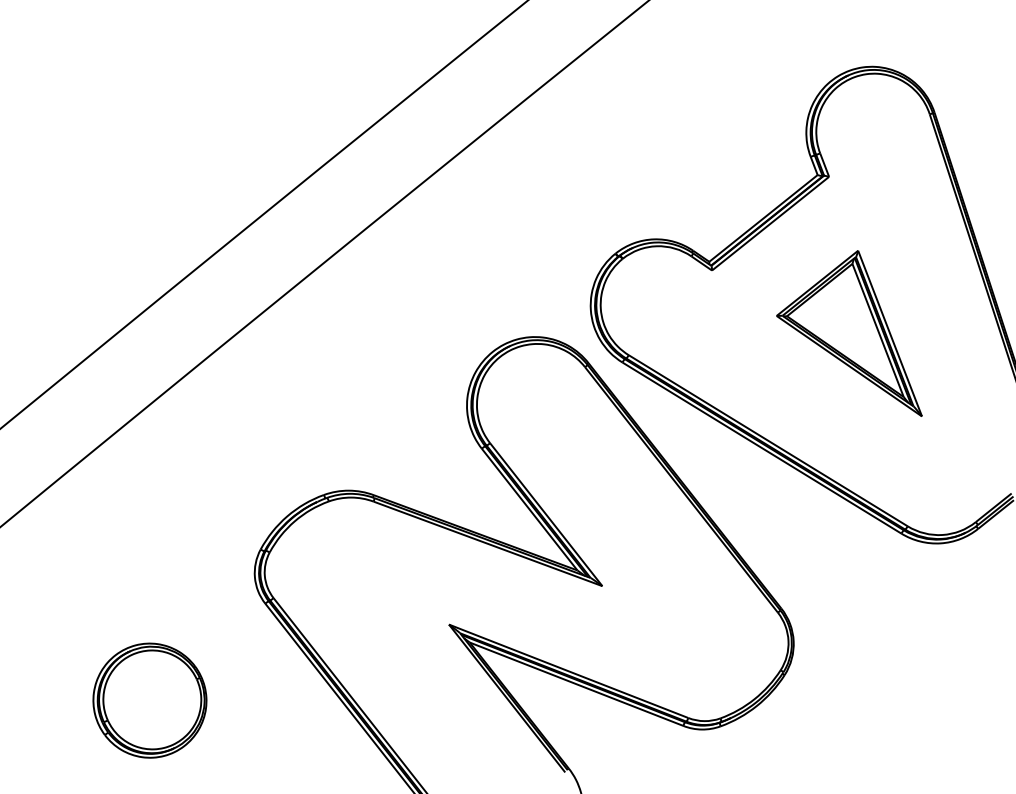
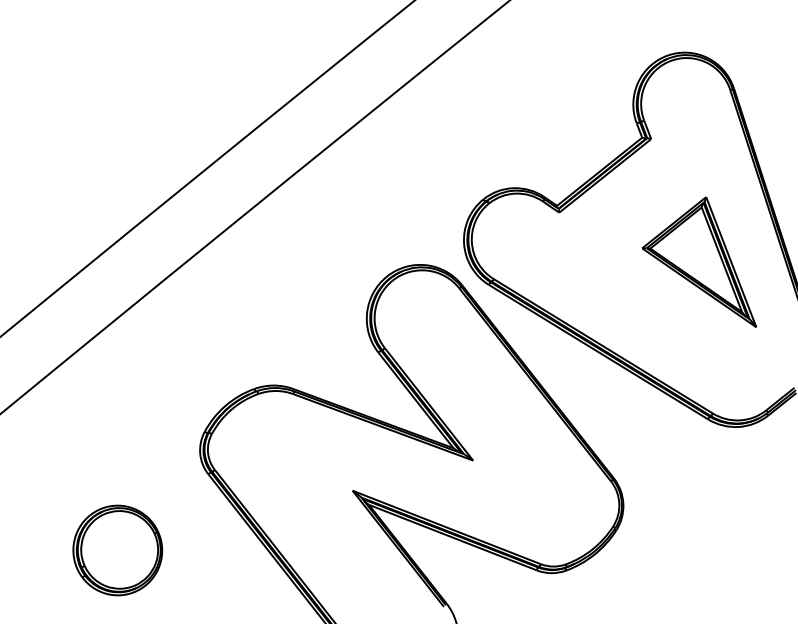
part: (849, 333) -> (699, 262), moved

